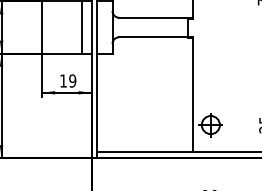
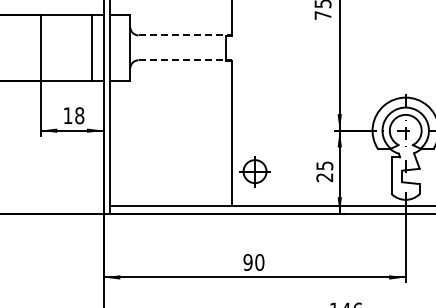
line: (156, 17) -> (185, 35), solid -> dashed
line: (156, 37) -> (185, 60), solid -> dashed
text: (72, 80) -> (79, 115), 19 -> 18

